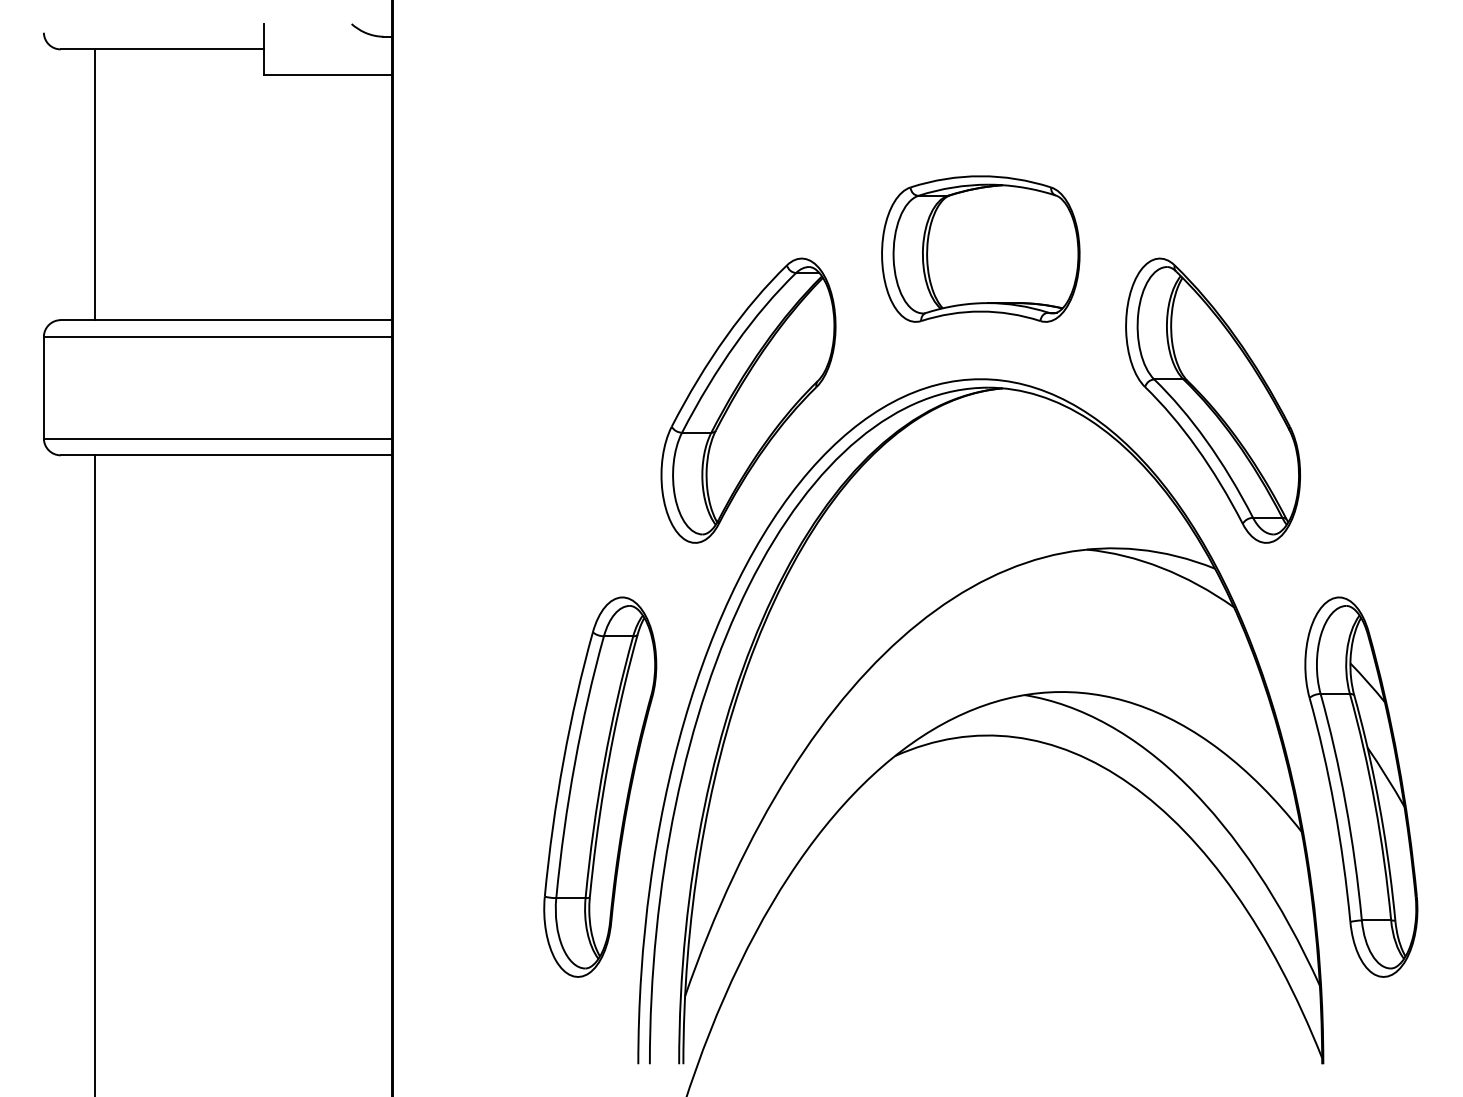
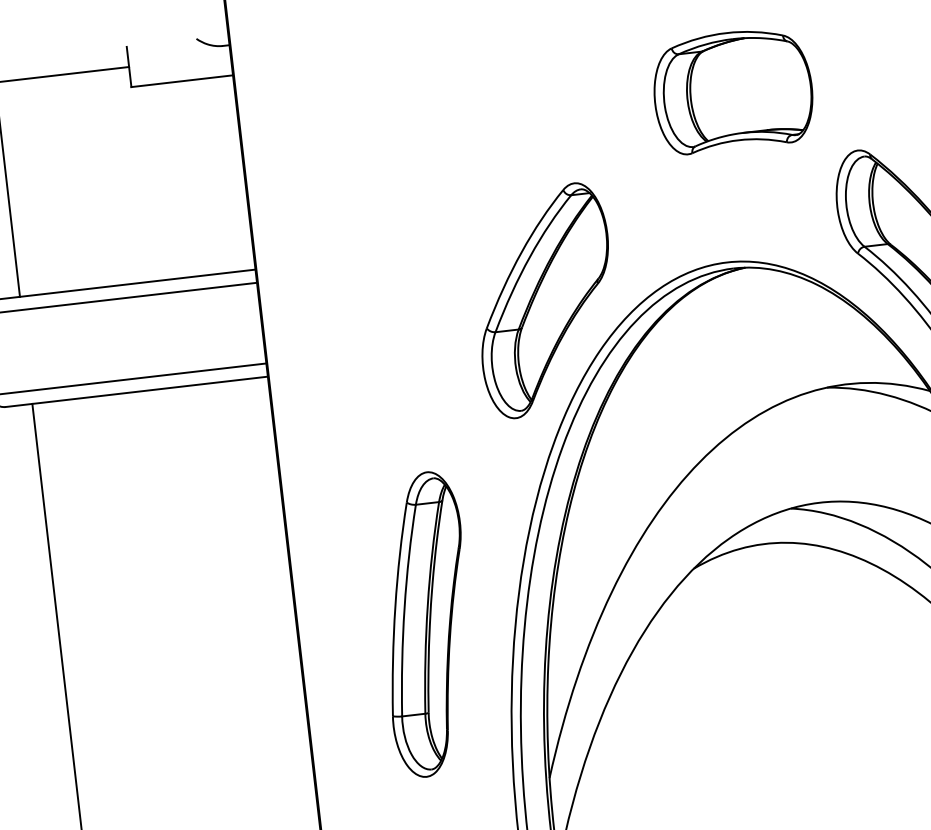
part: (980, 248) -> (732, 90), moved
part: (600, 786) -> (426, 623), moved

